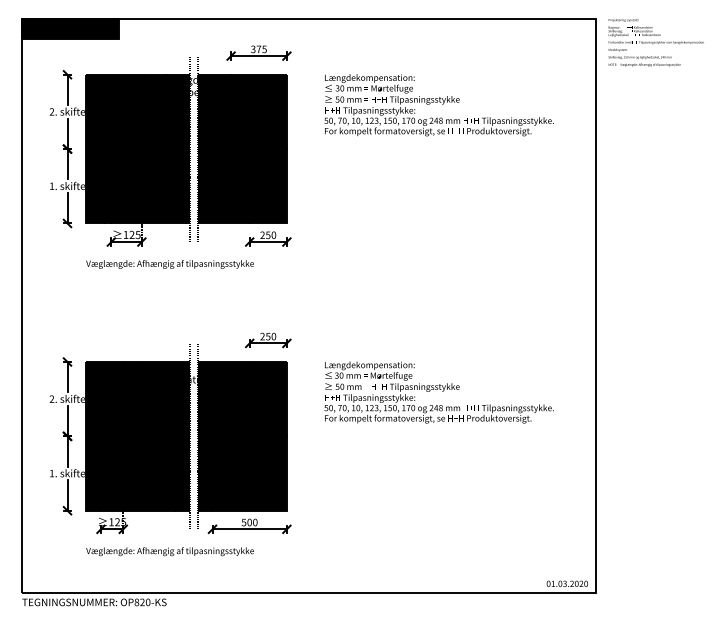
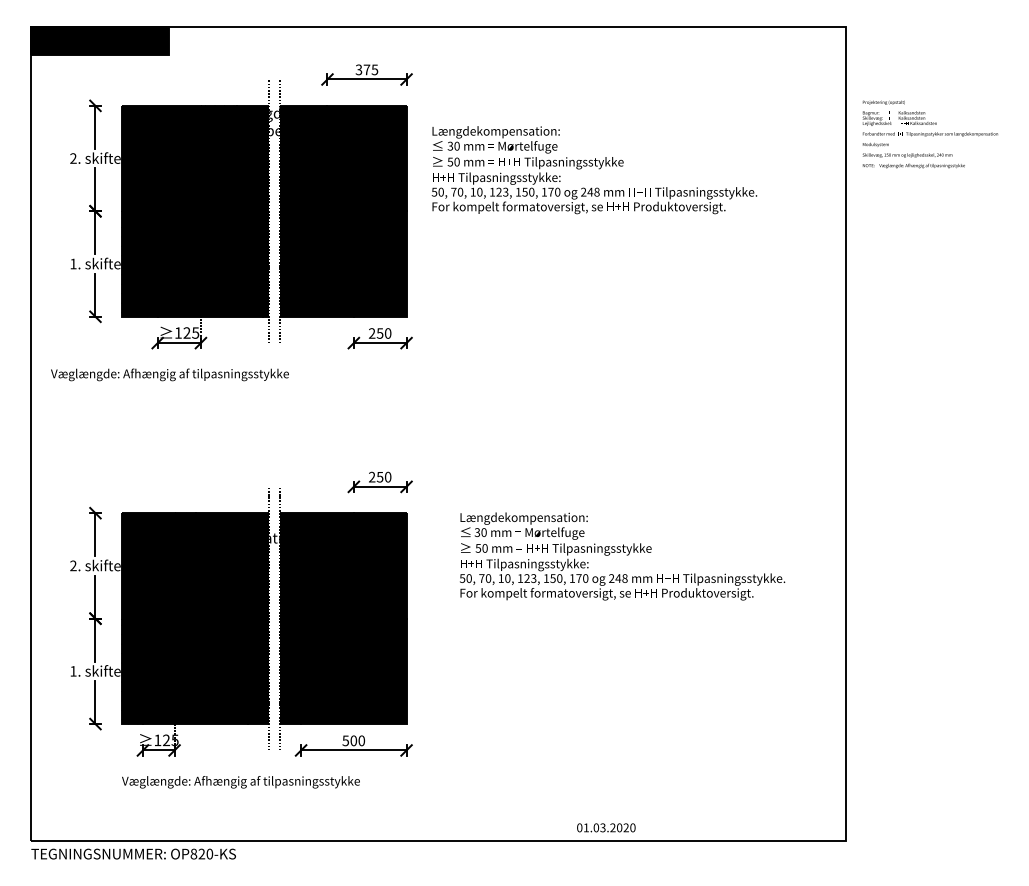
text: (656, 42) -> (930, 134), moved
text: (439, 105) -> (594, 170), moved
text: (169, 264) -> (169, 374), moved
text: (567, 583) -> (606, 827), moved

